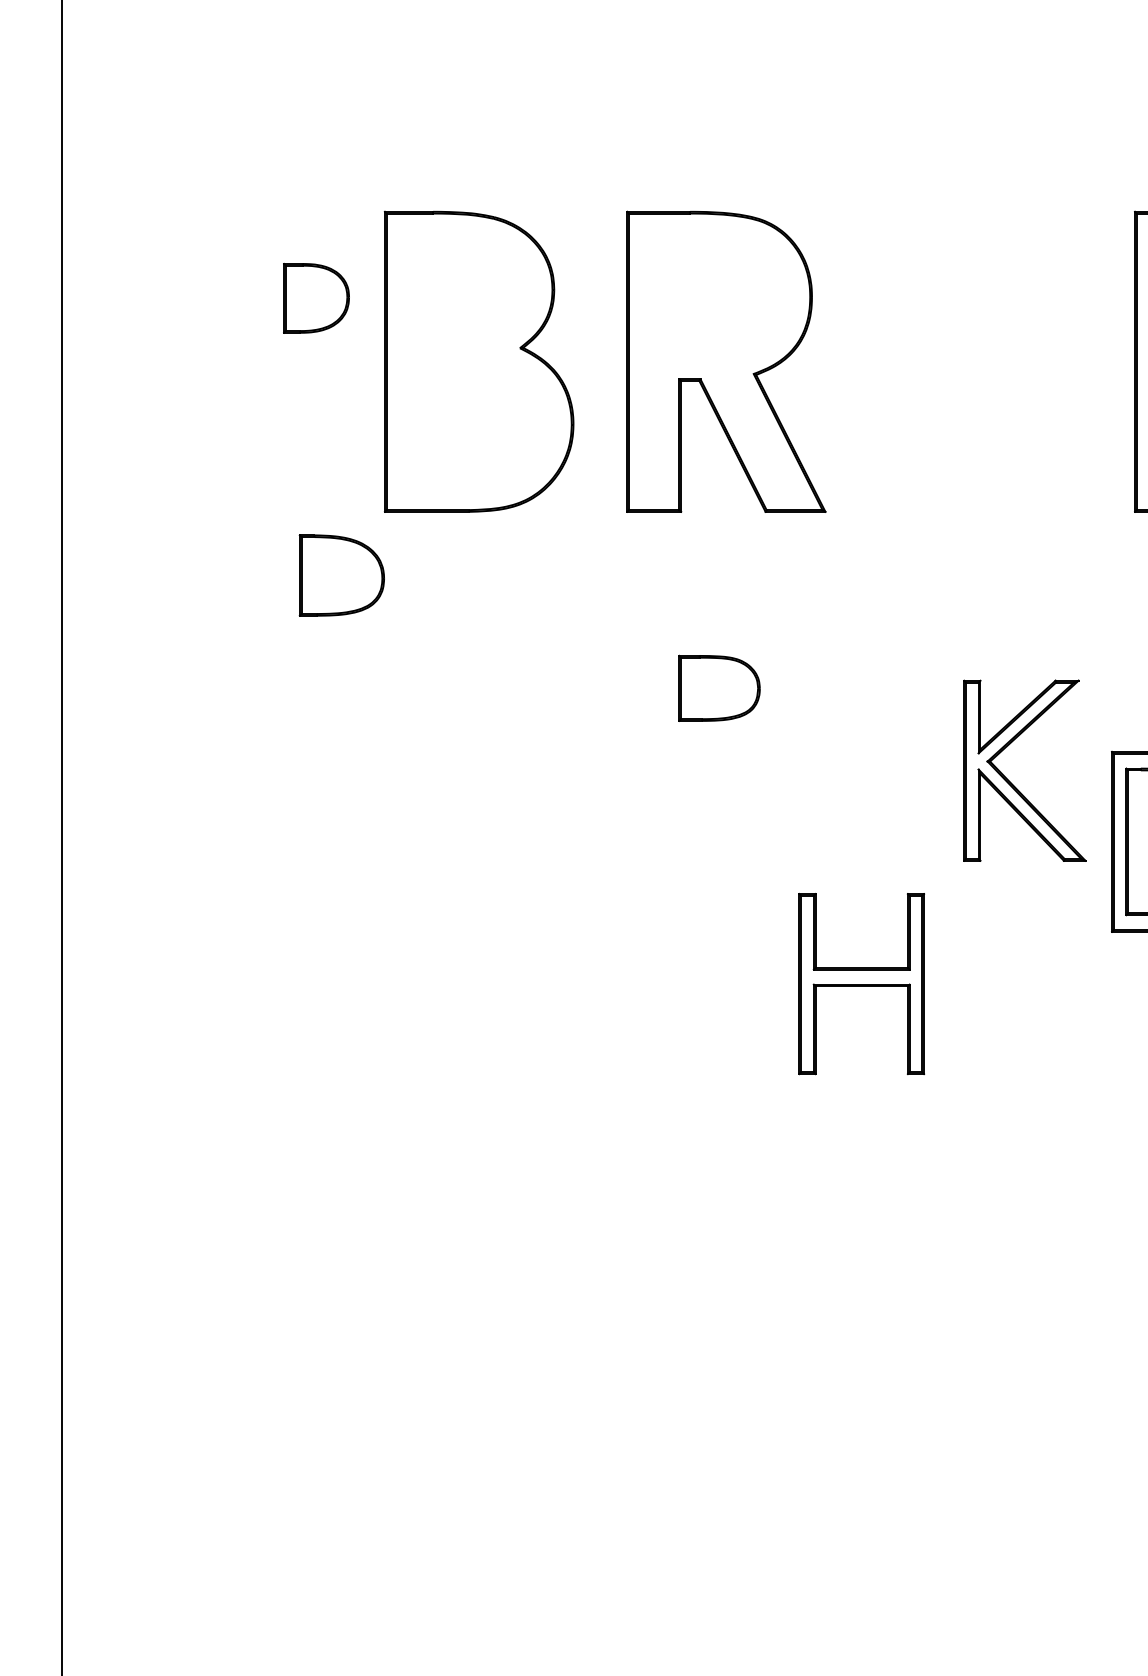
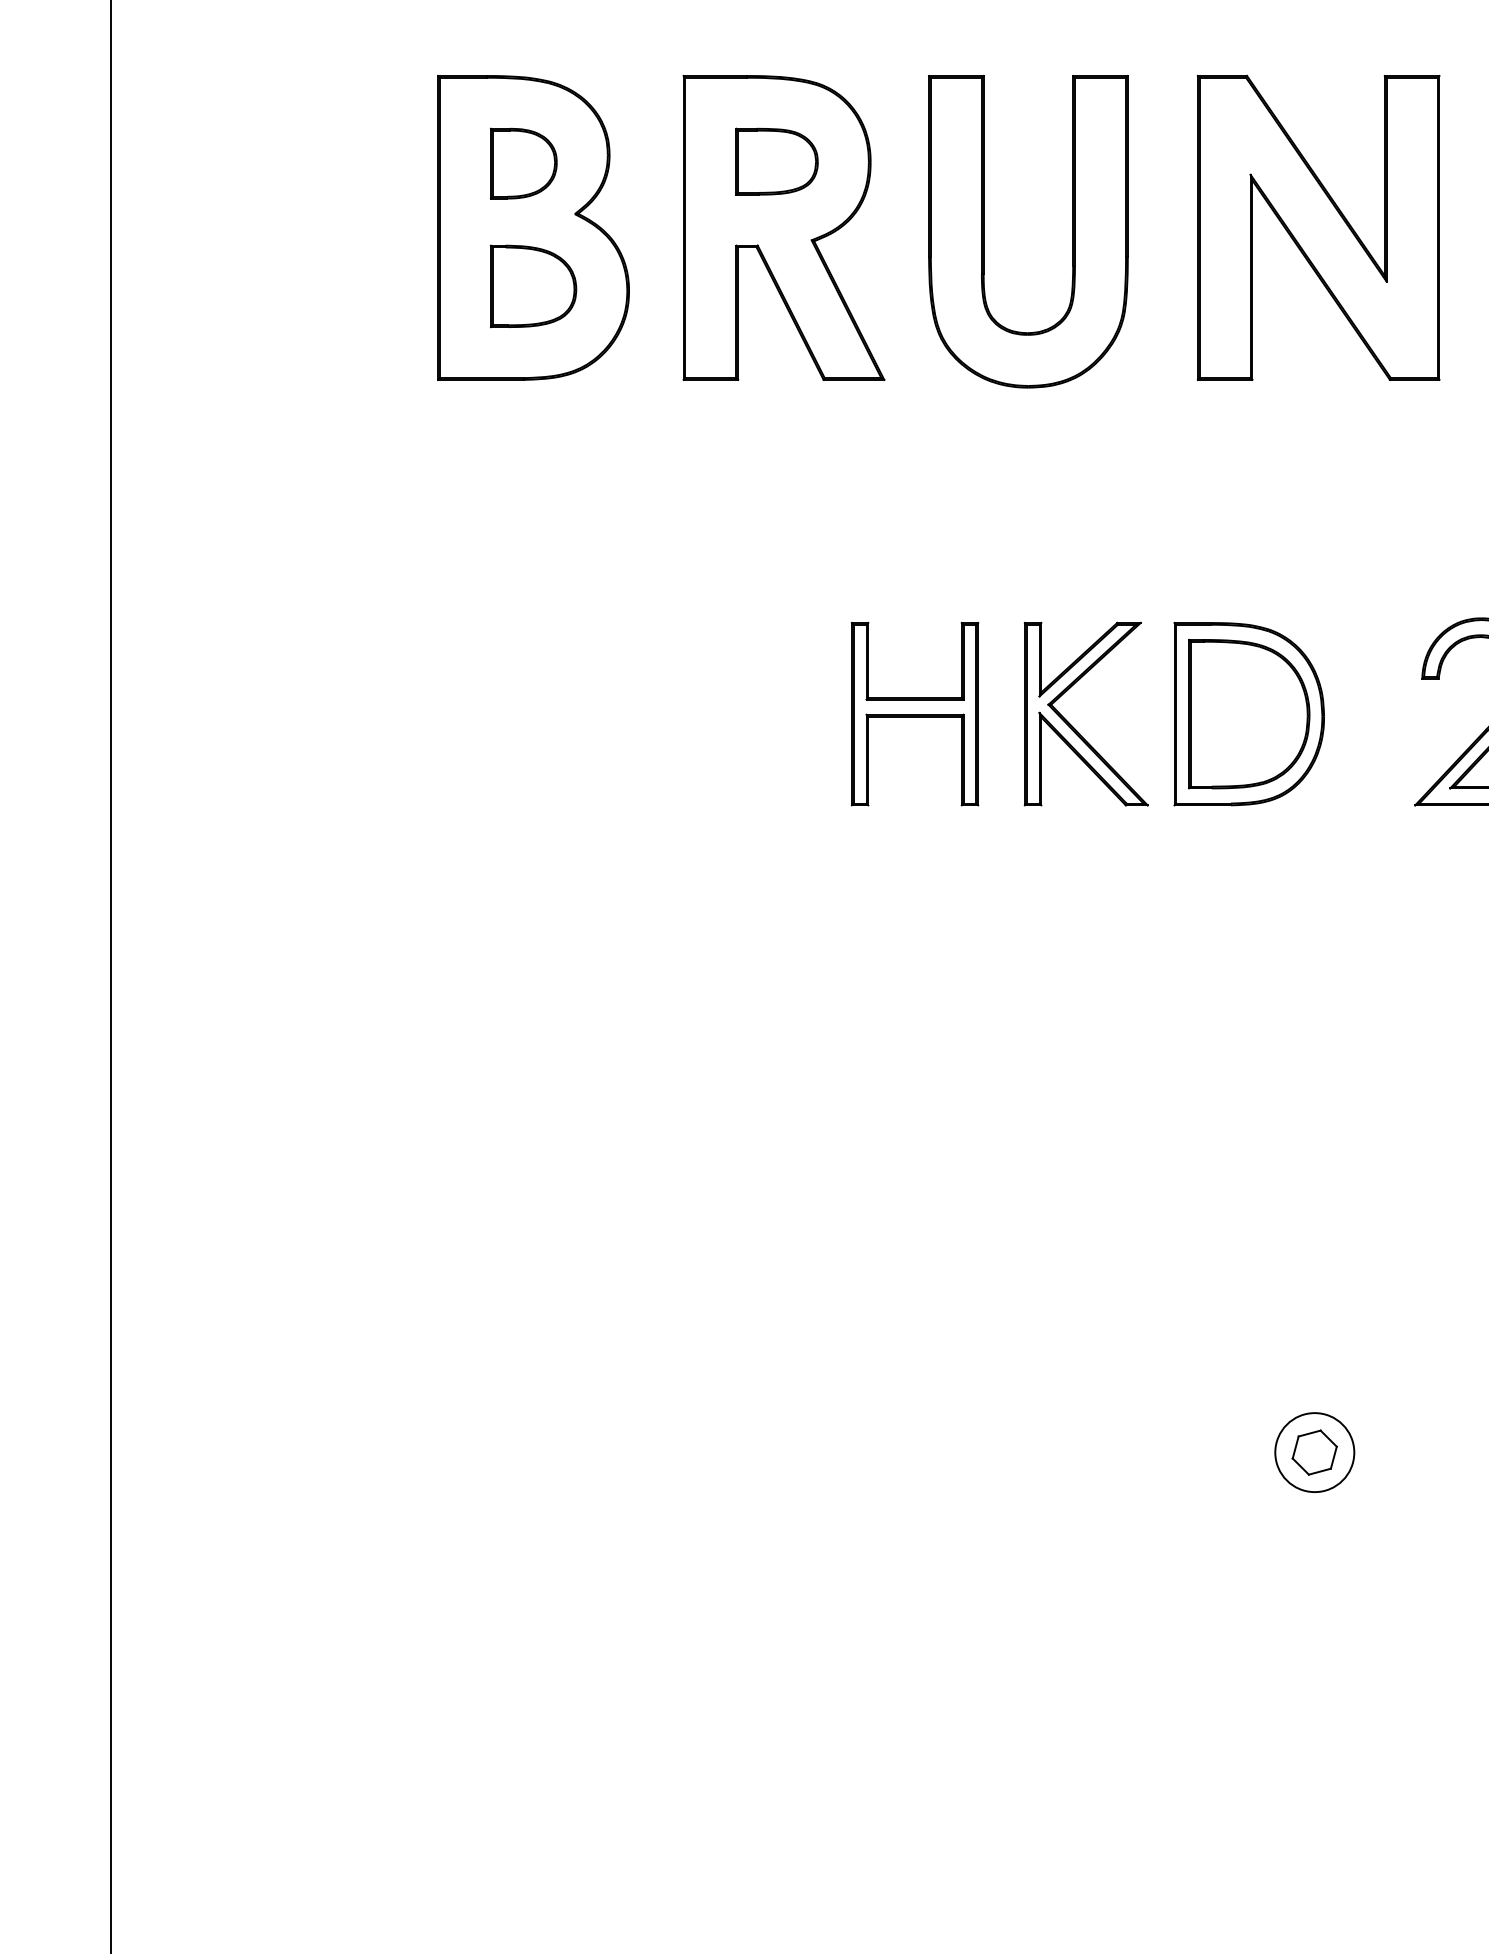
part: (316, 298) -> (523, 163), moved
part: (924, 365) -> (984, 231), added
part: (341, 575) -> (533, 286), moved
part: (719, 688) -> (776, 161), moved
part: (1011, 781) -> (1072, 725), moved
part: (861, 983) -> (914, 713), moved

